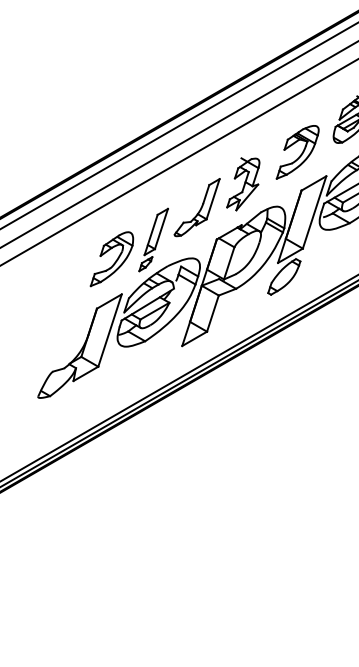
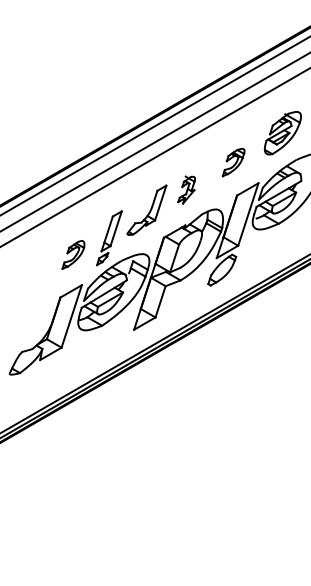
part: (297, 152) -> (233, 162), size x0.6
part: (242, 183) -> (186, 189), size x0.6
part: (112, 258) -> (73, 254), size x0.6

